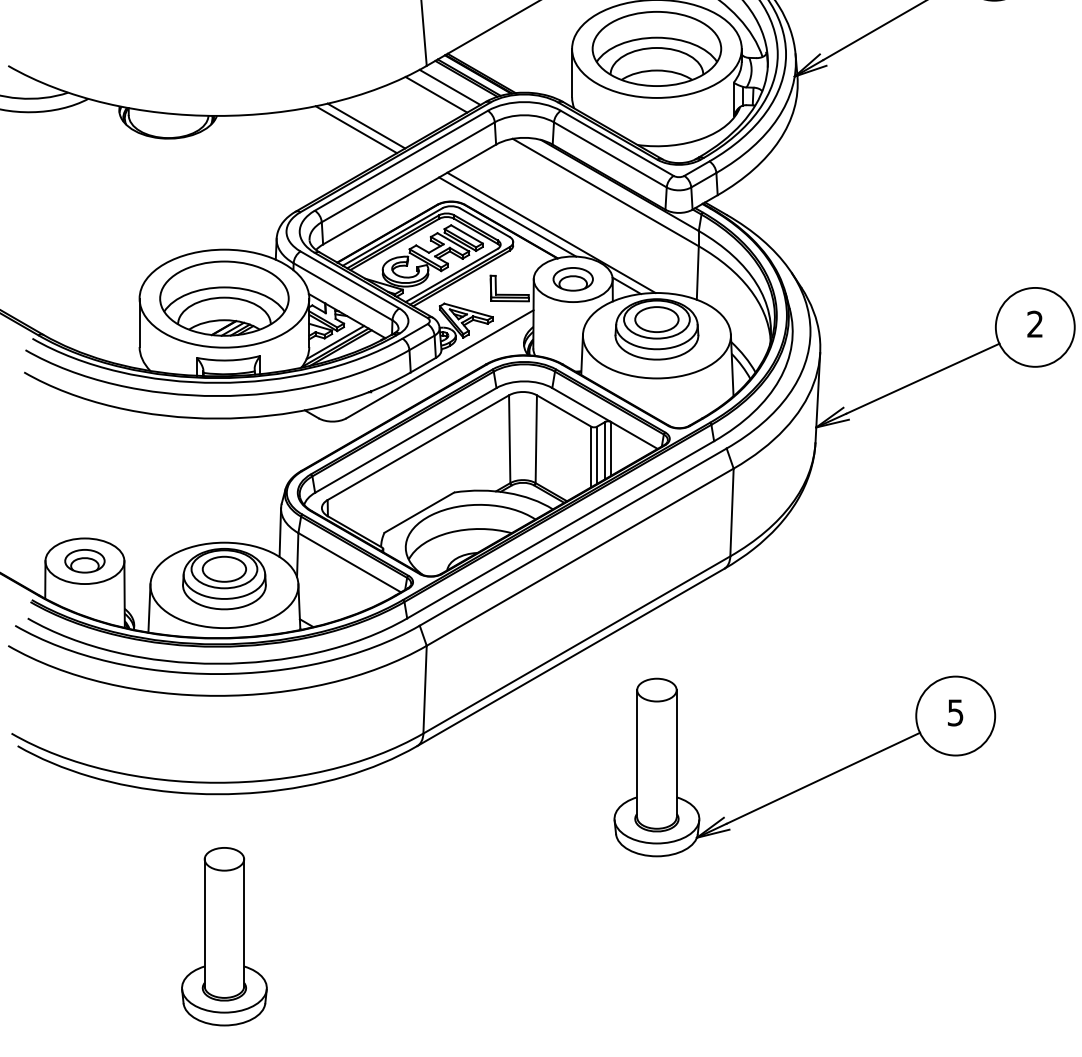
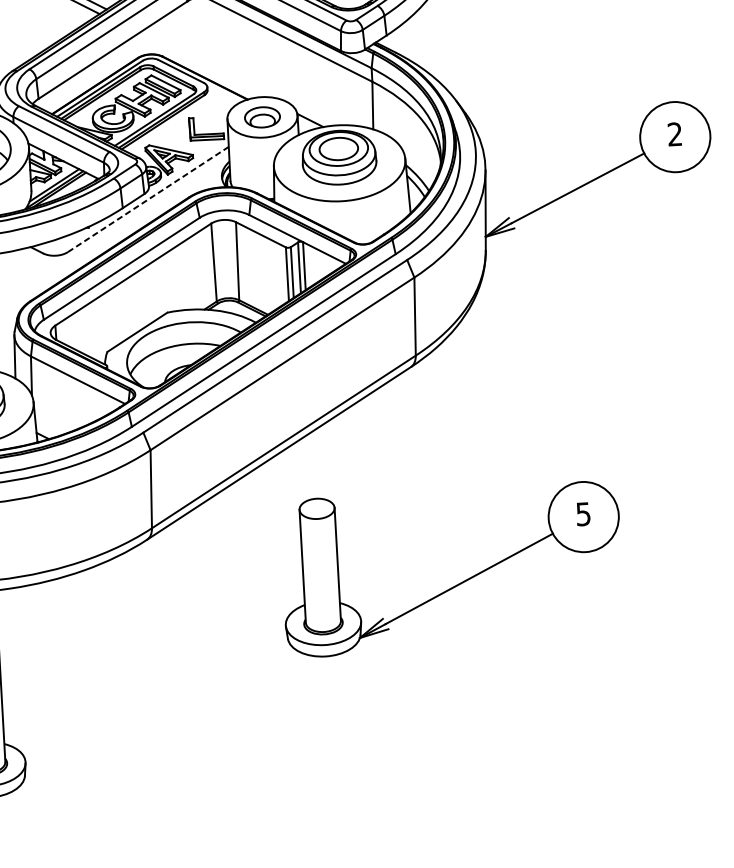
line: (507, 216) -> (200, 64), removed
line: (551, 232) -> (240, 76), removed
line: (440, 364) -> (148, 199), solid -> dashed
part: (811, 782) -> (458, 583), moved

